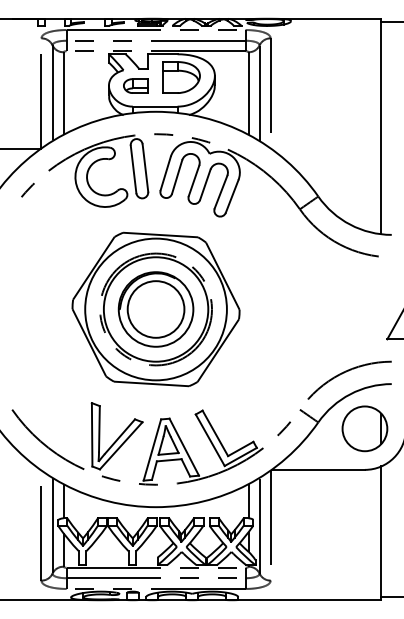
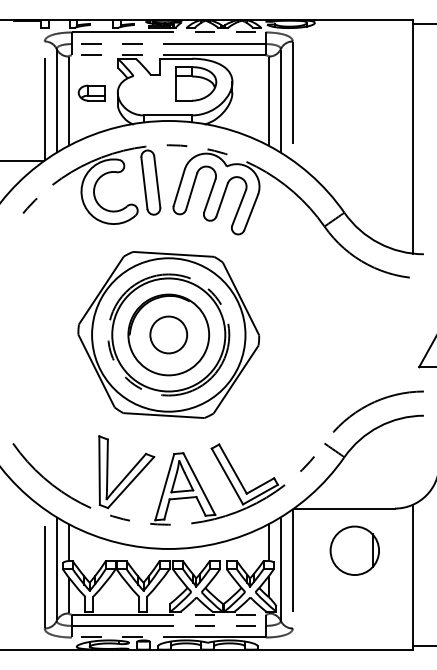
part: (135, 85) -> (91, 92), moved
circle: (155, 309) -> (168, 335), size x0.6
part: (364, 428) -> (354, 550), moved

